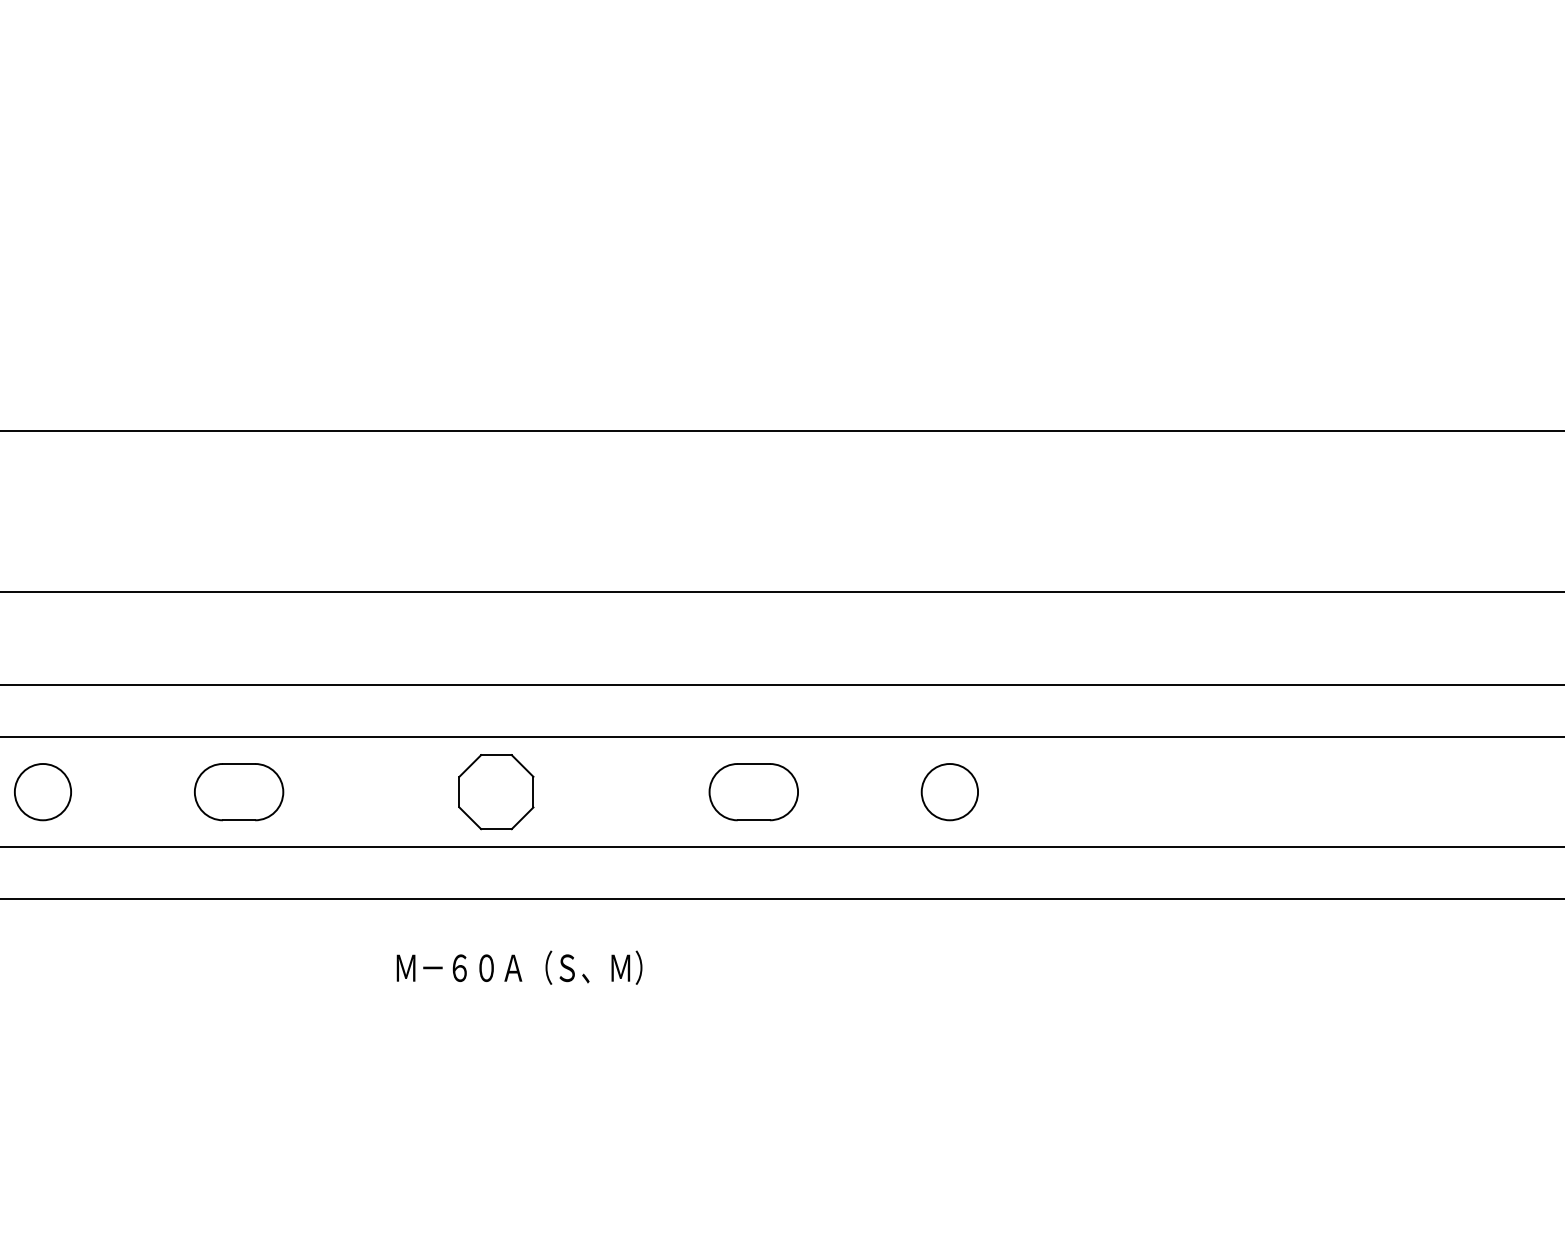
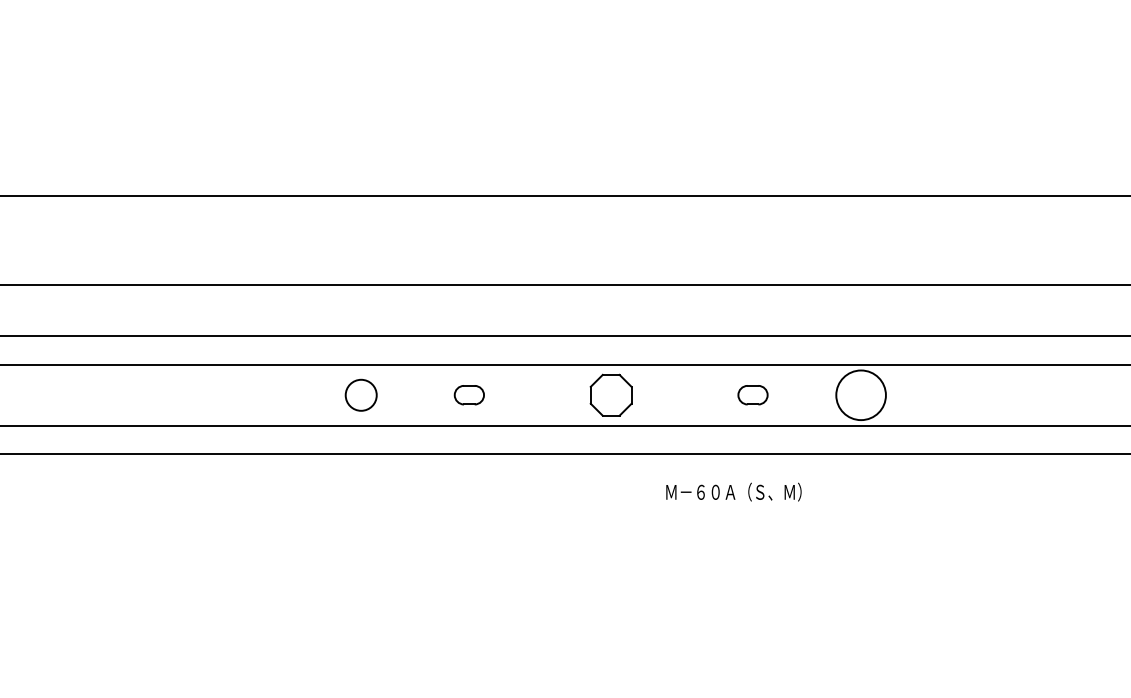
part: (239, 790) -> (469, 394), size x0.6
part: (752, 790) -> (752, 394), size x0.6
circle: (948, 790) -> (860, 394), size x1.6
text: (518, 966) -> (733, 491), moved

